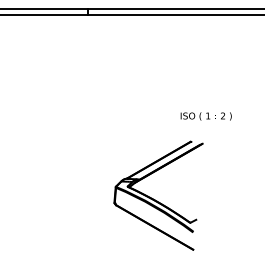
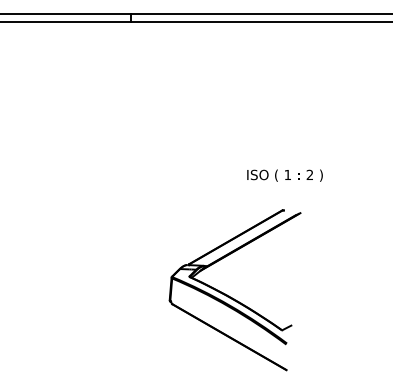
text: (205, 116) -> (283, 175), moved

